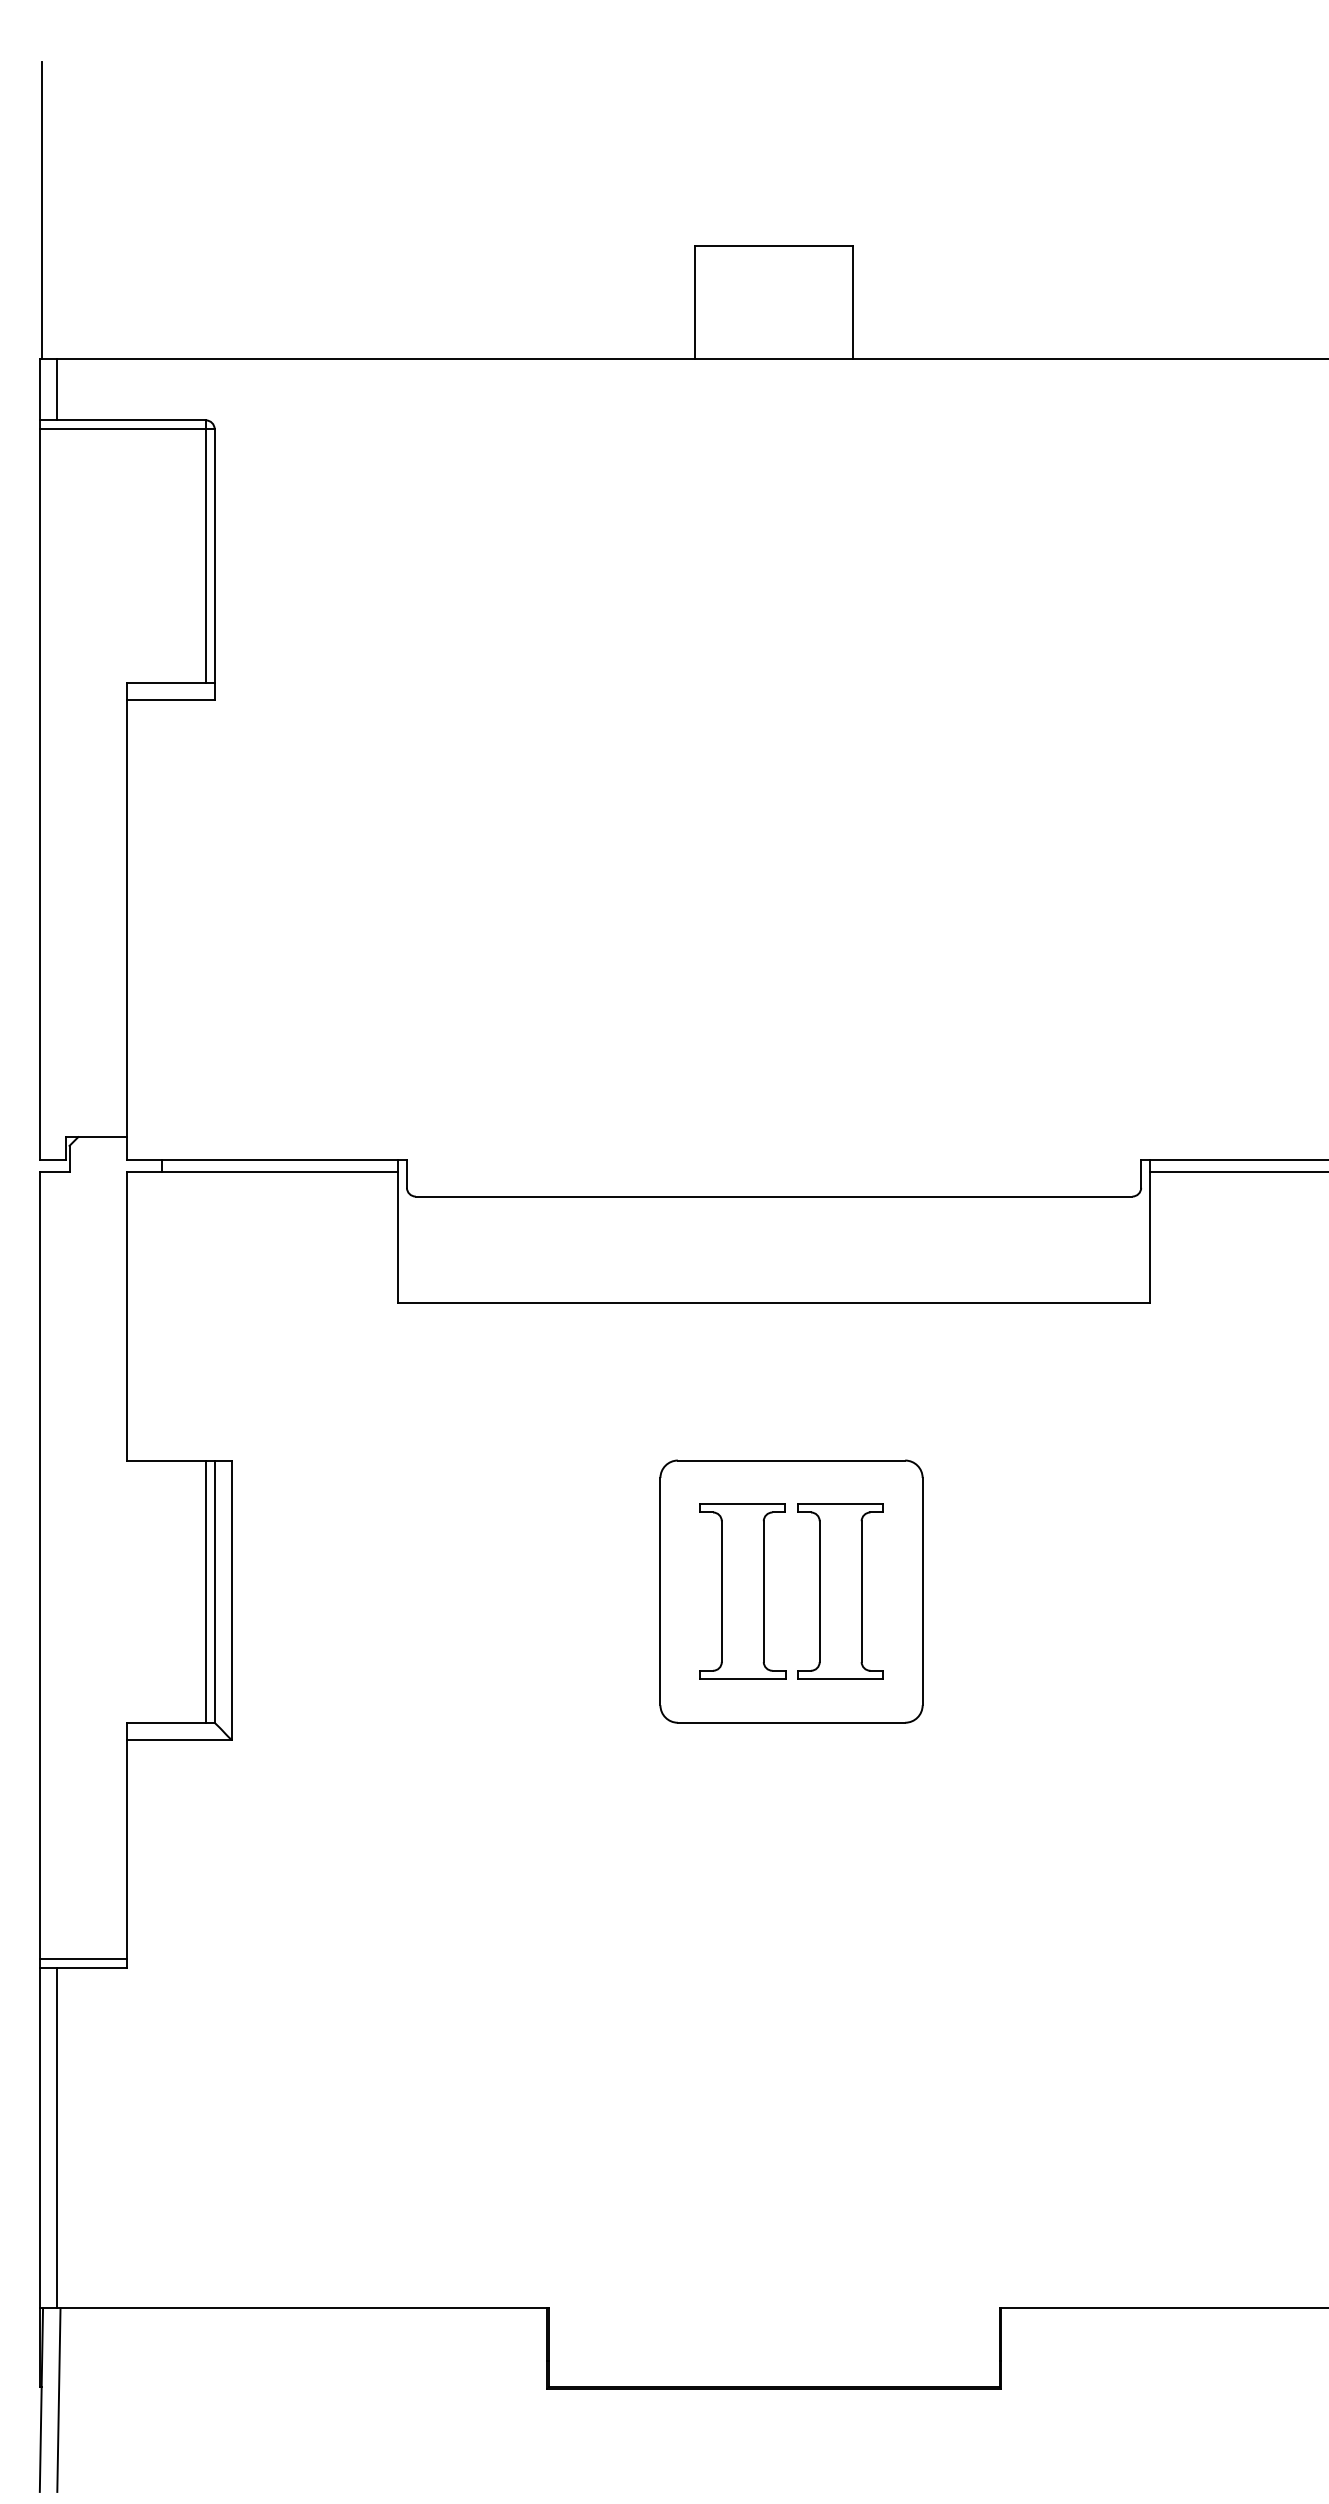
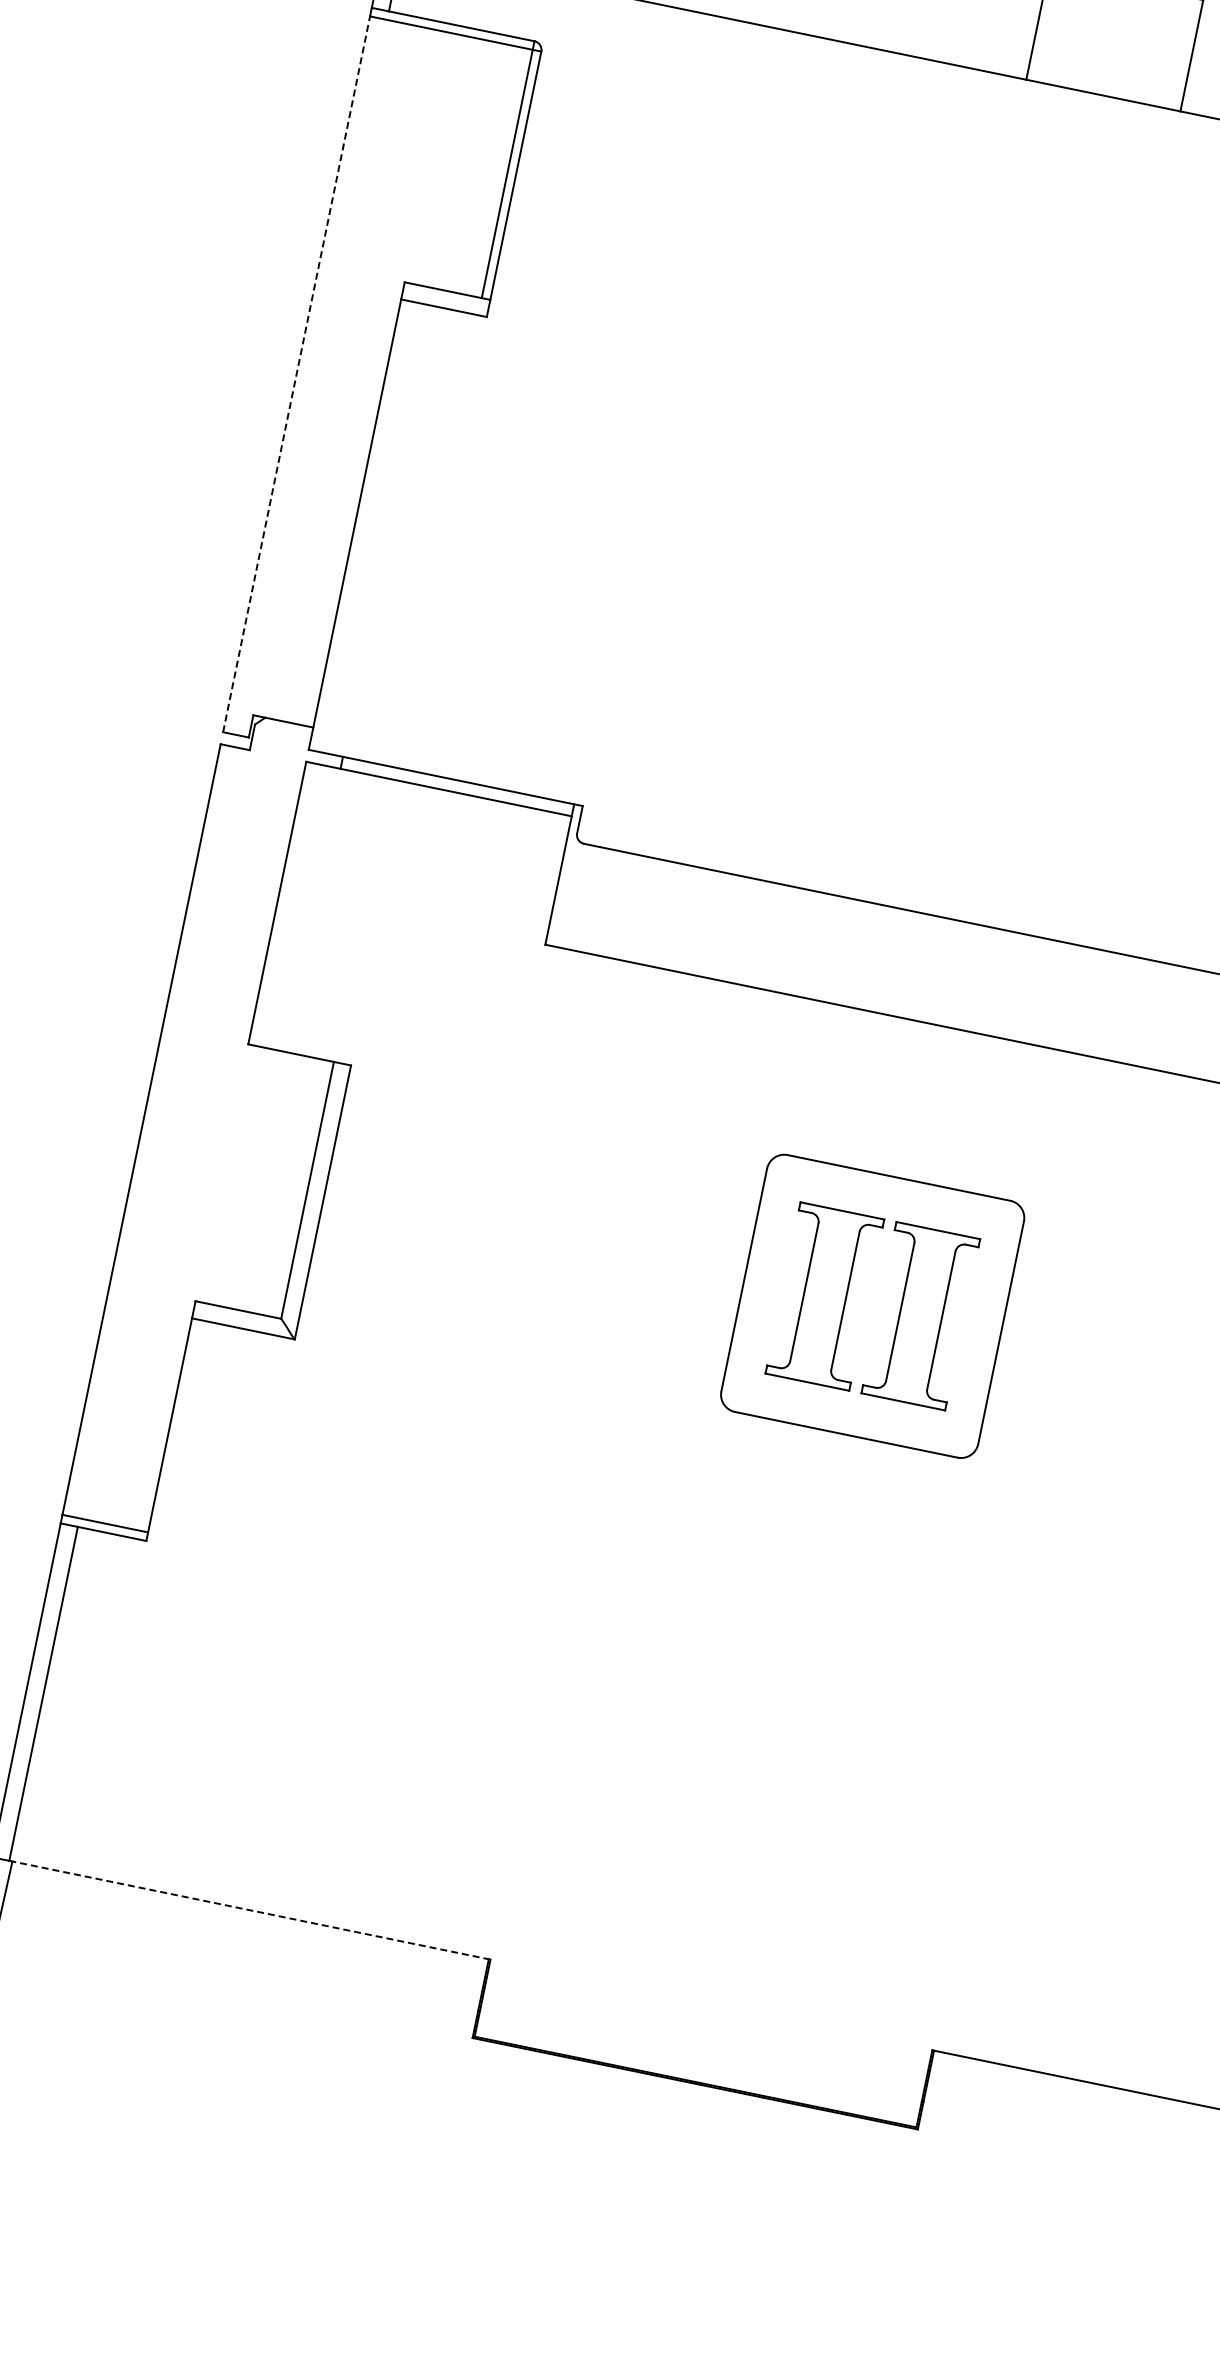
line: (39, 793) -> (296, 373), solid -> dashed
line: (205, 1591) -> (298, 1188), removed
line: (302, 2308) -> (249, 1910), solid -> dashed

